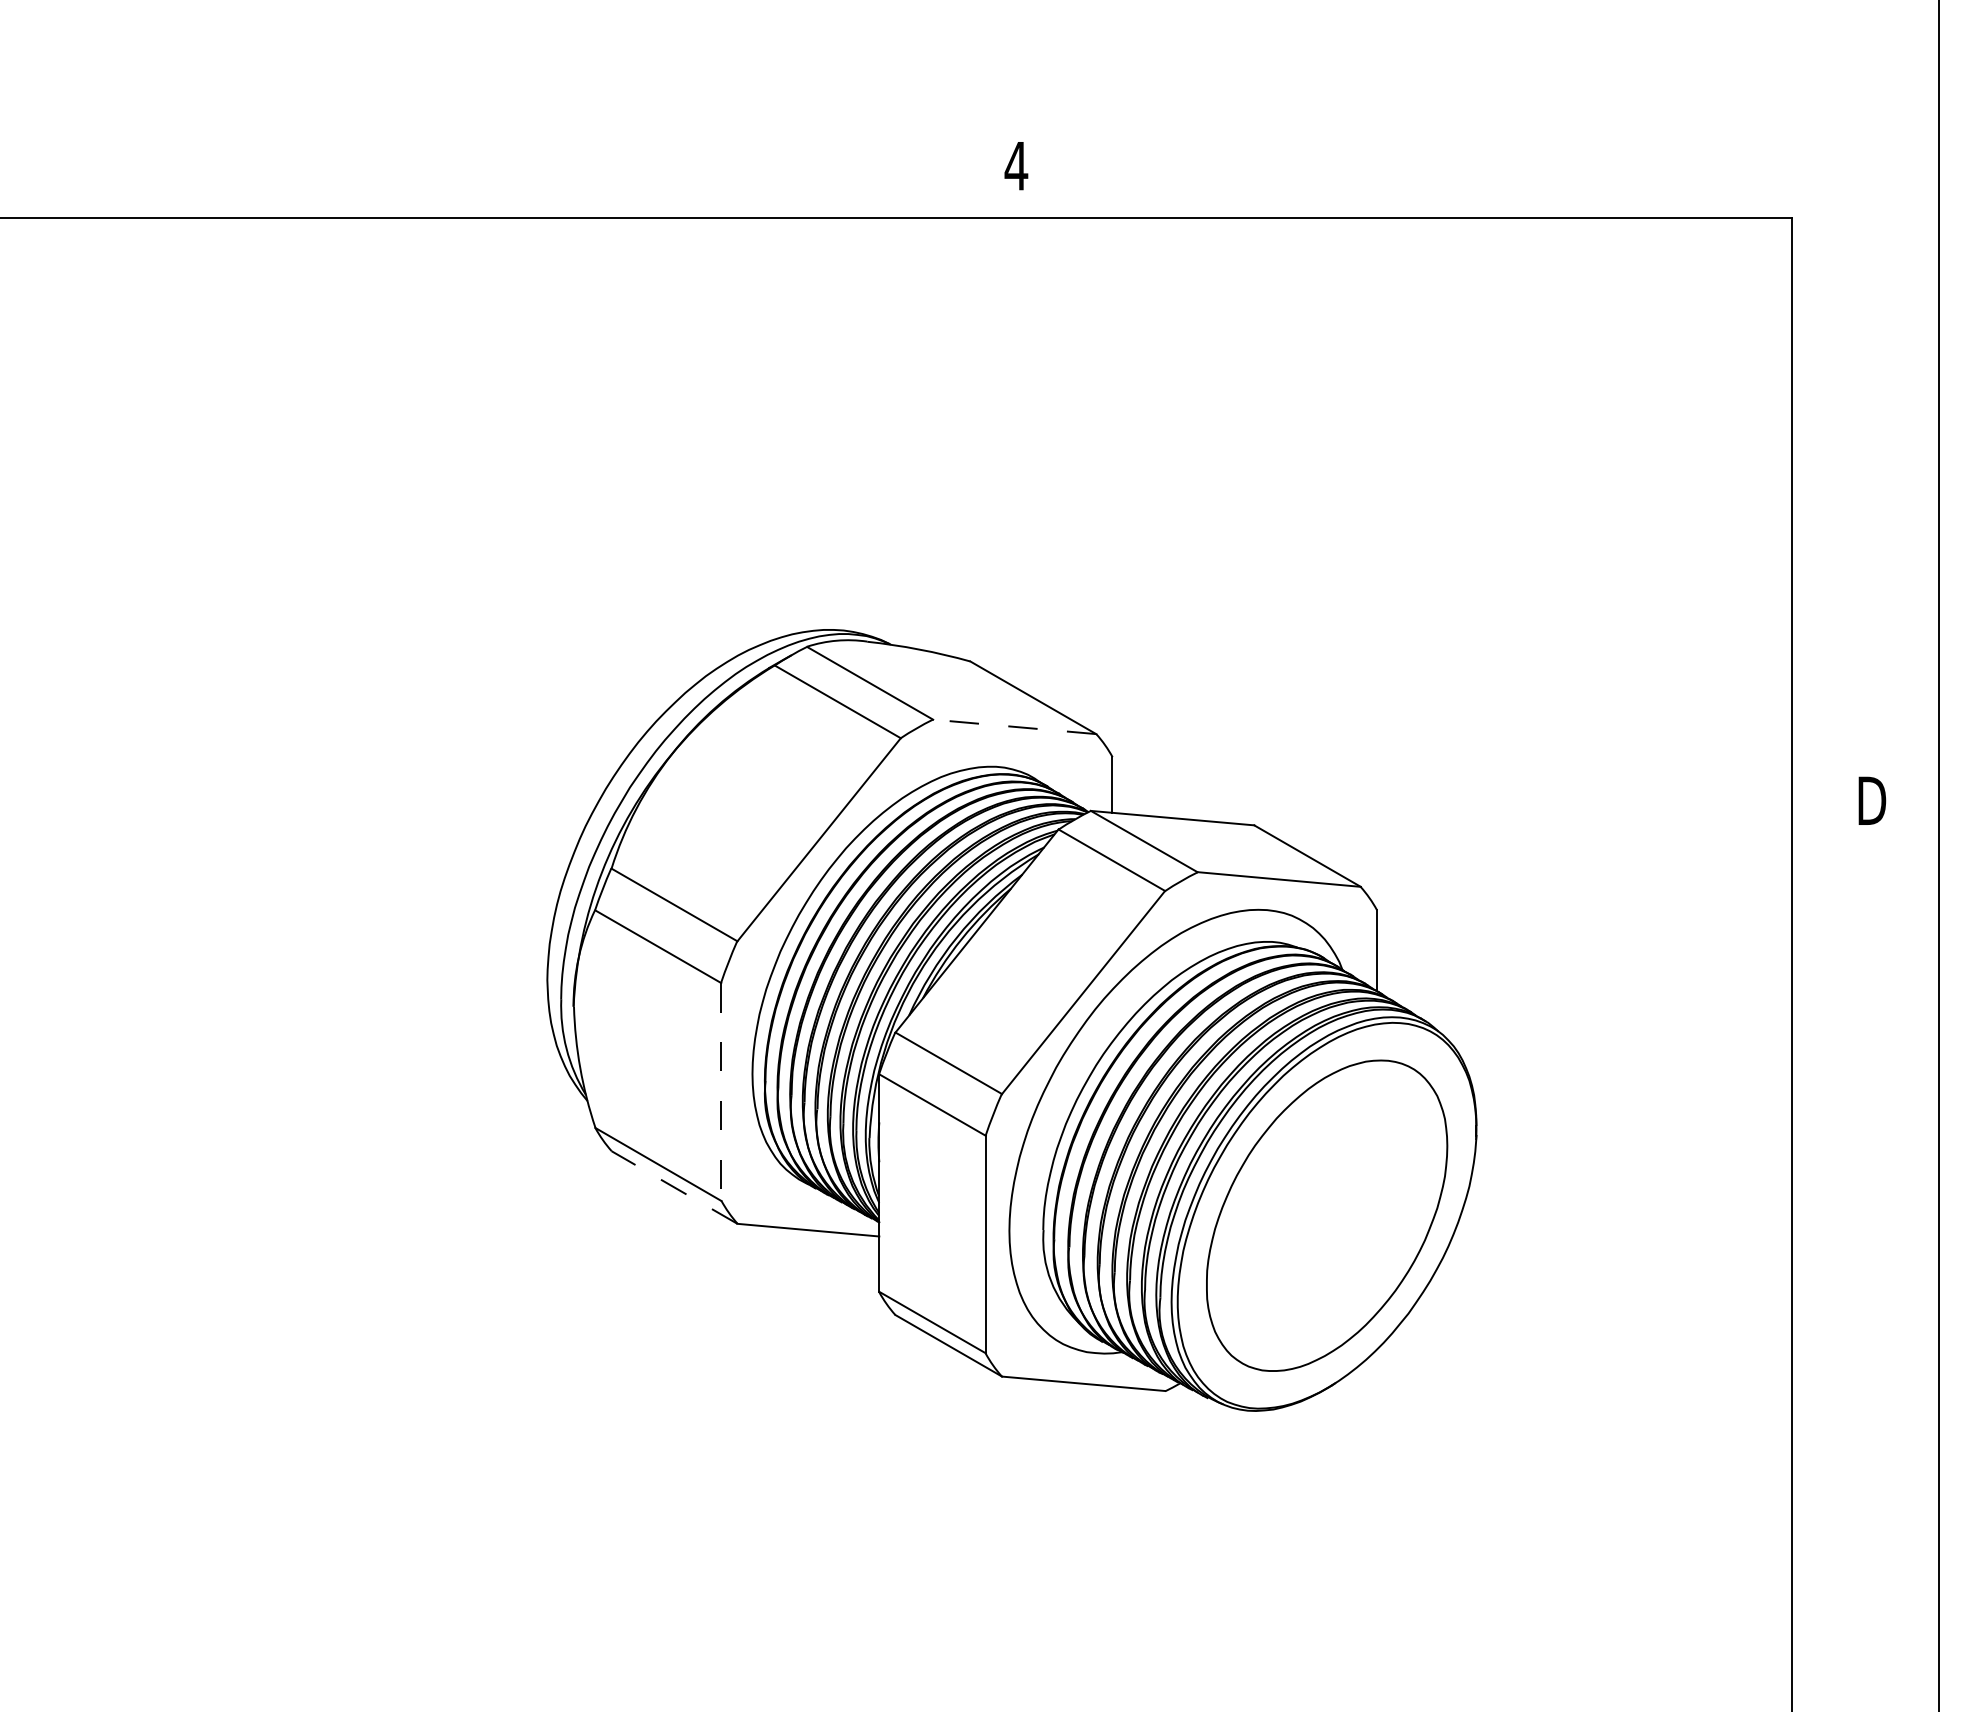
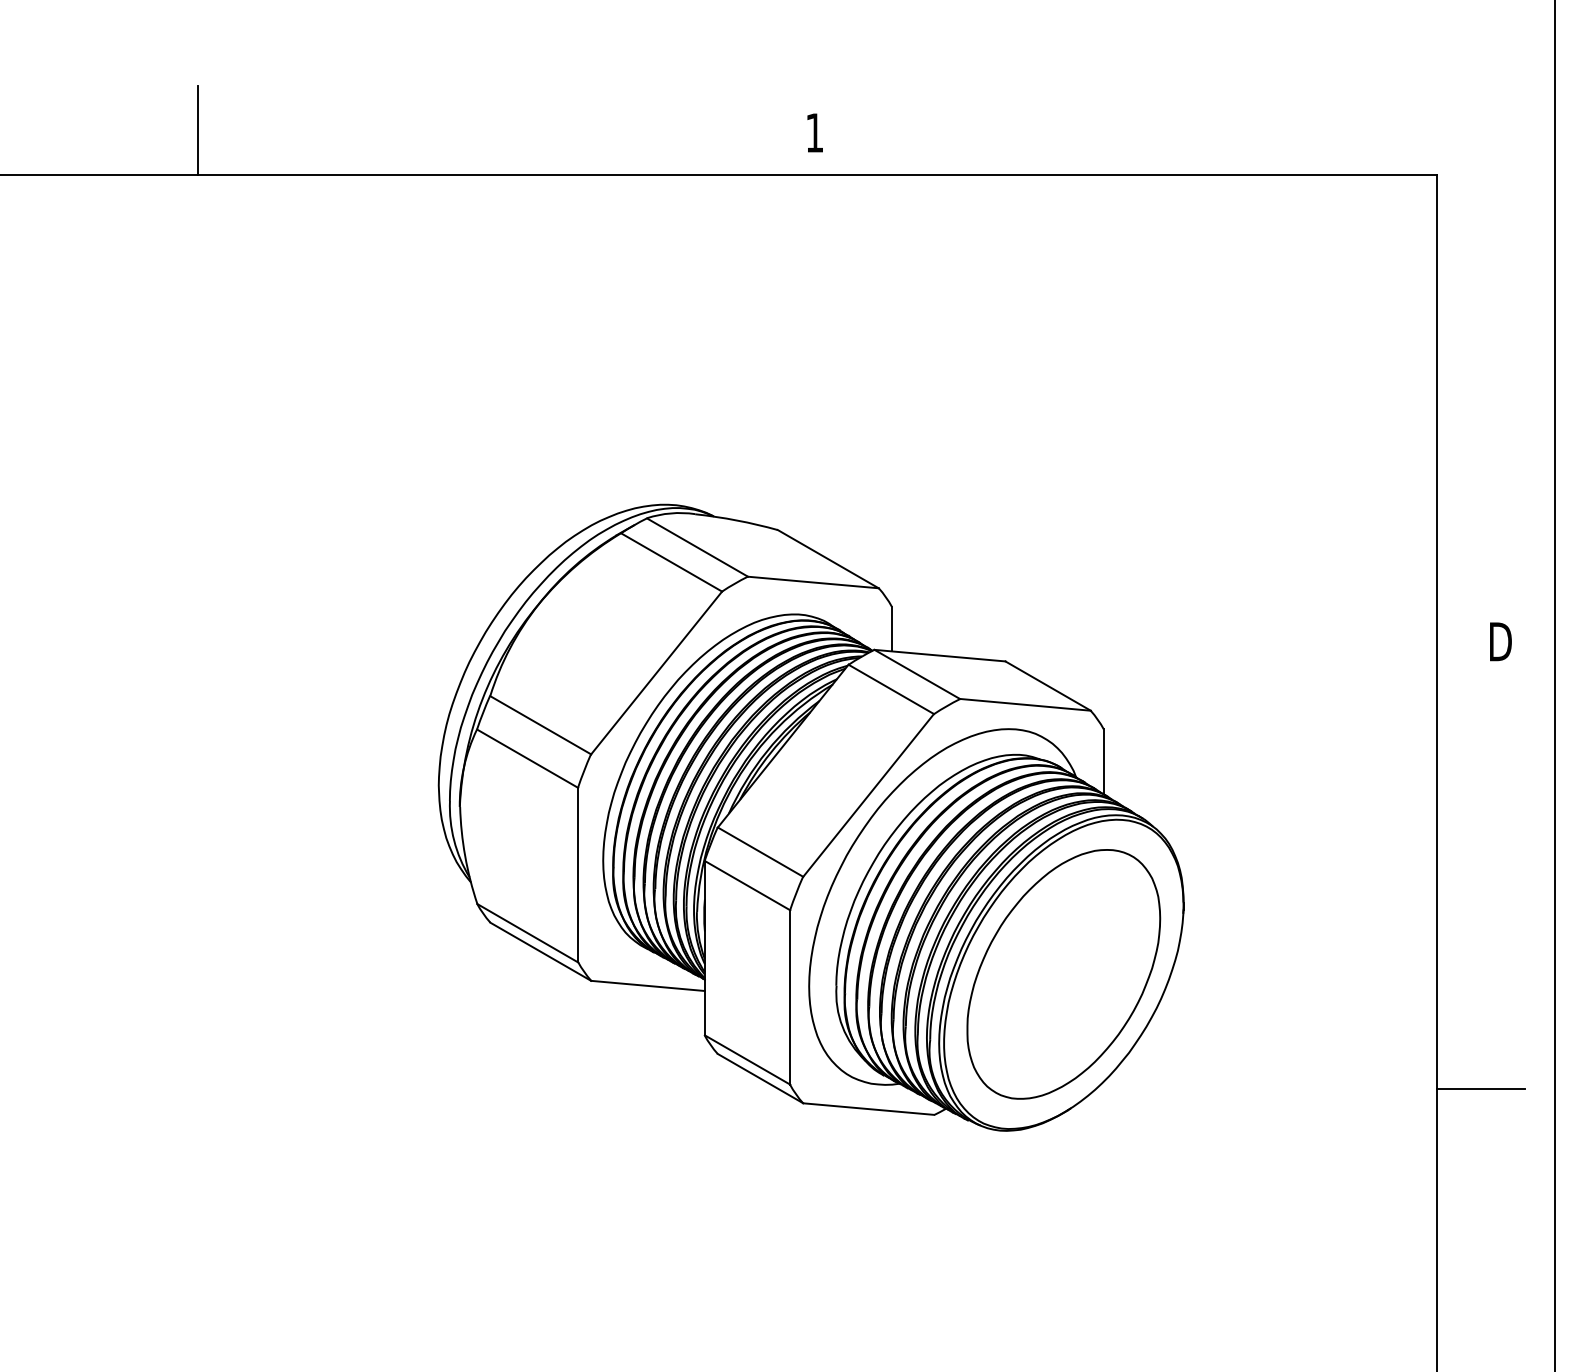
line: (247, 163) -> (198, 130), added
text: (1016, 165) -> (814, 132), 4 -> 1
line: (1014, 726) -> (813, 582), dashed -> solid
line: (721, 1092) -> (578, 875), dashed -> solid
line: (674, 1187) -> (540, 951), dashed -> solid
line: (1846, 1359) -> (1480, 1089), added

